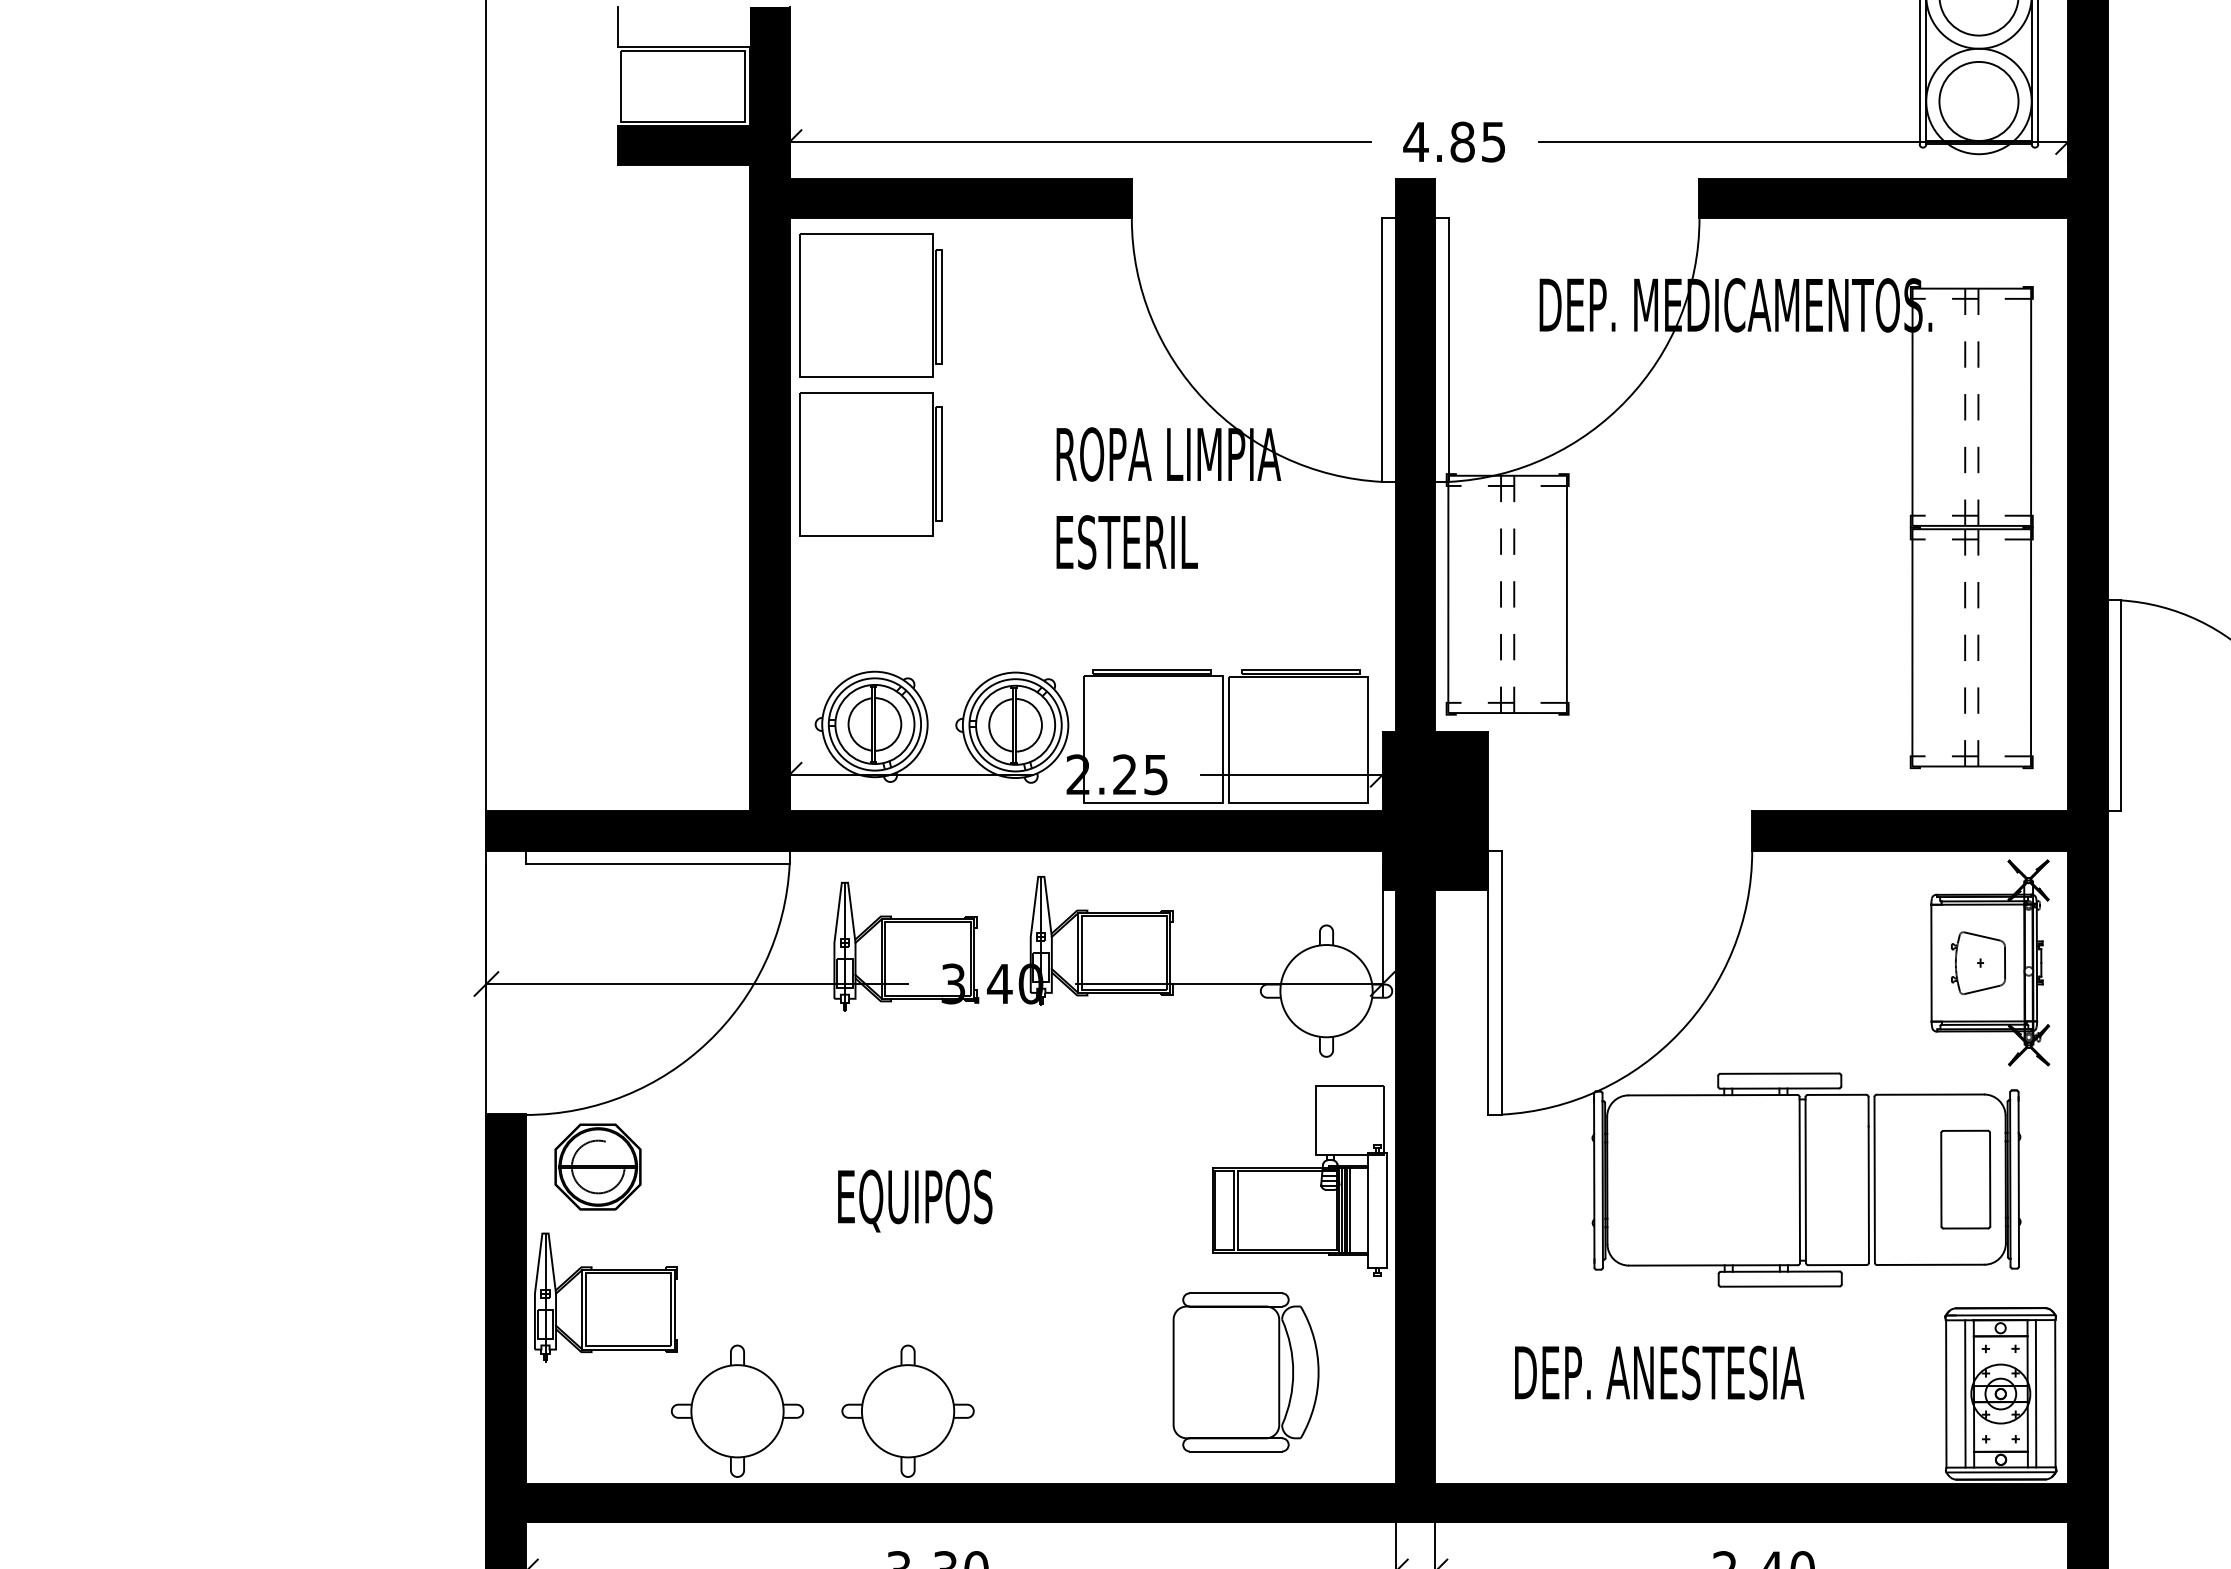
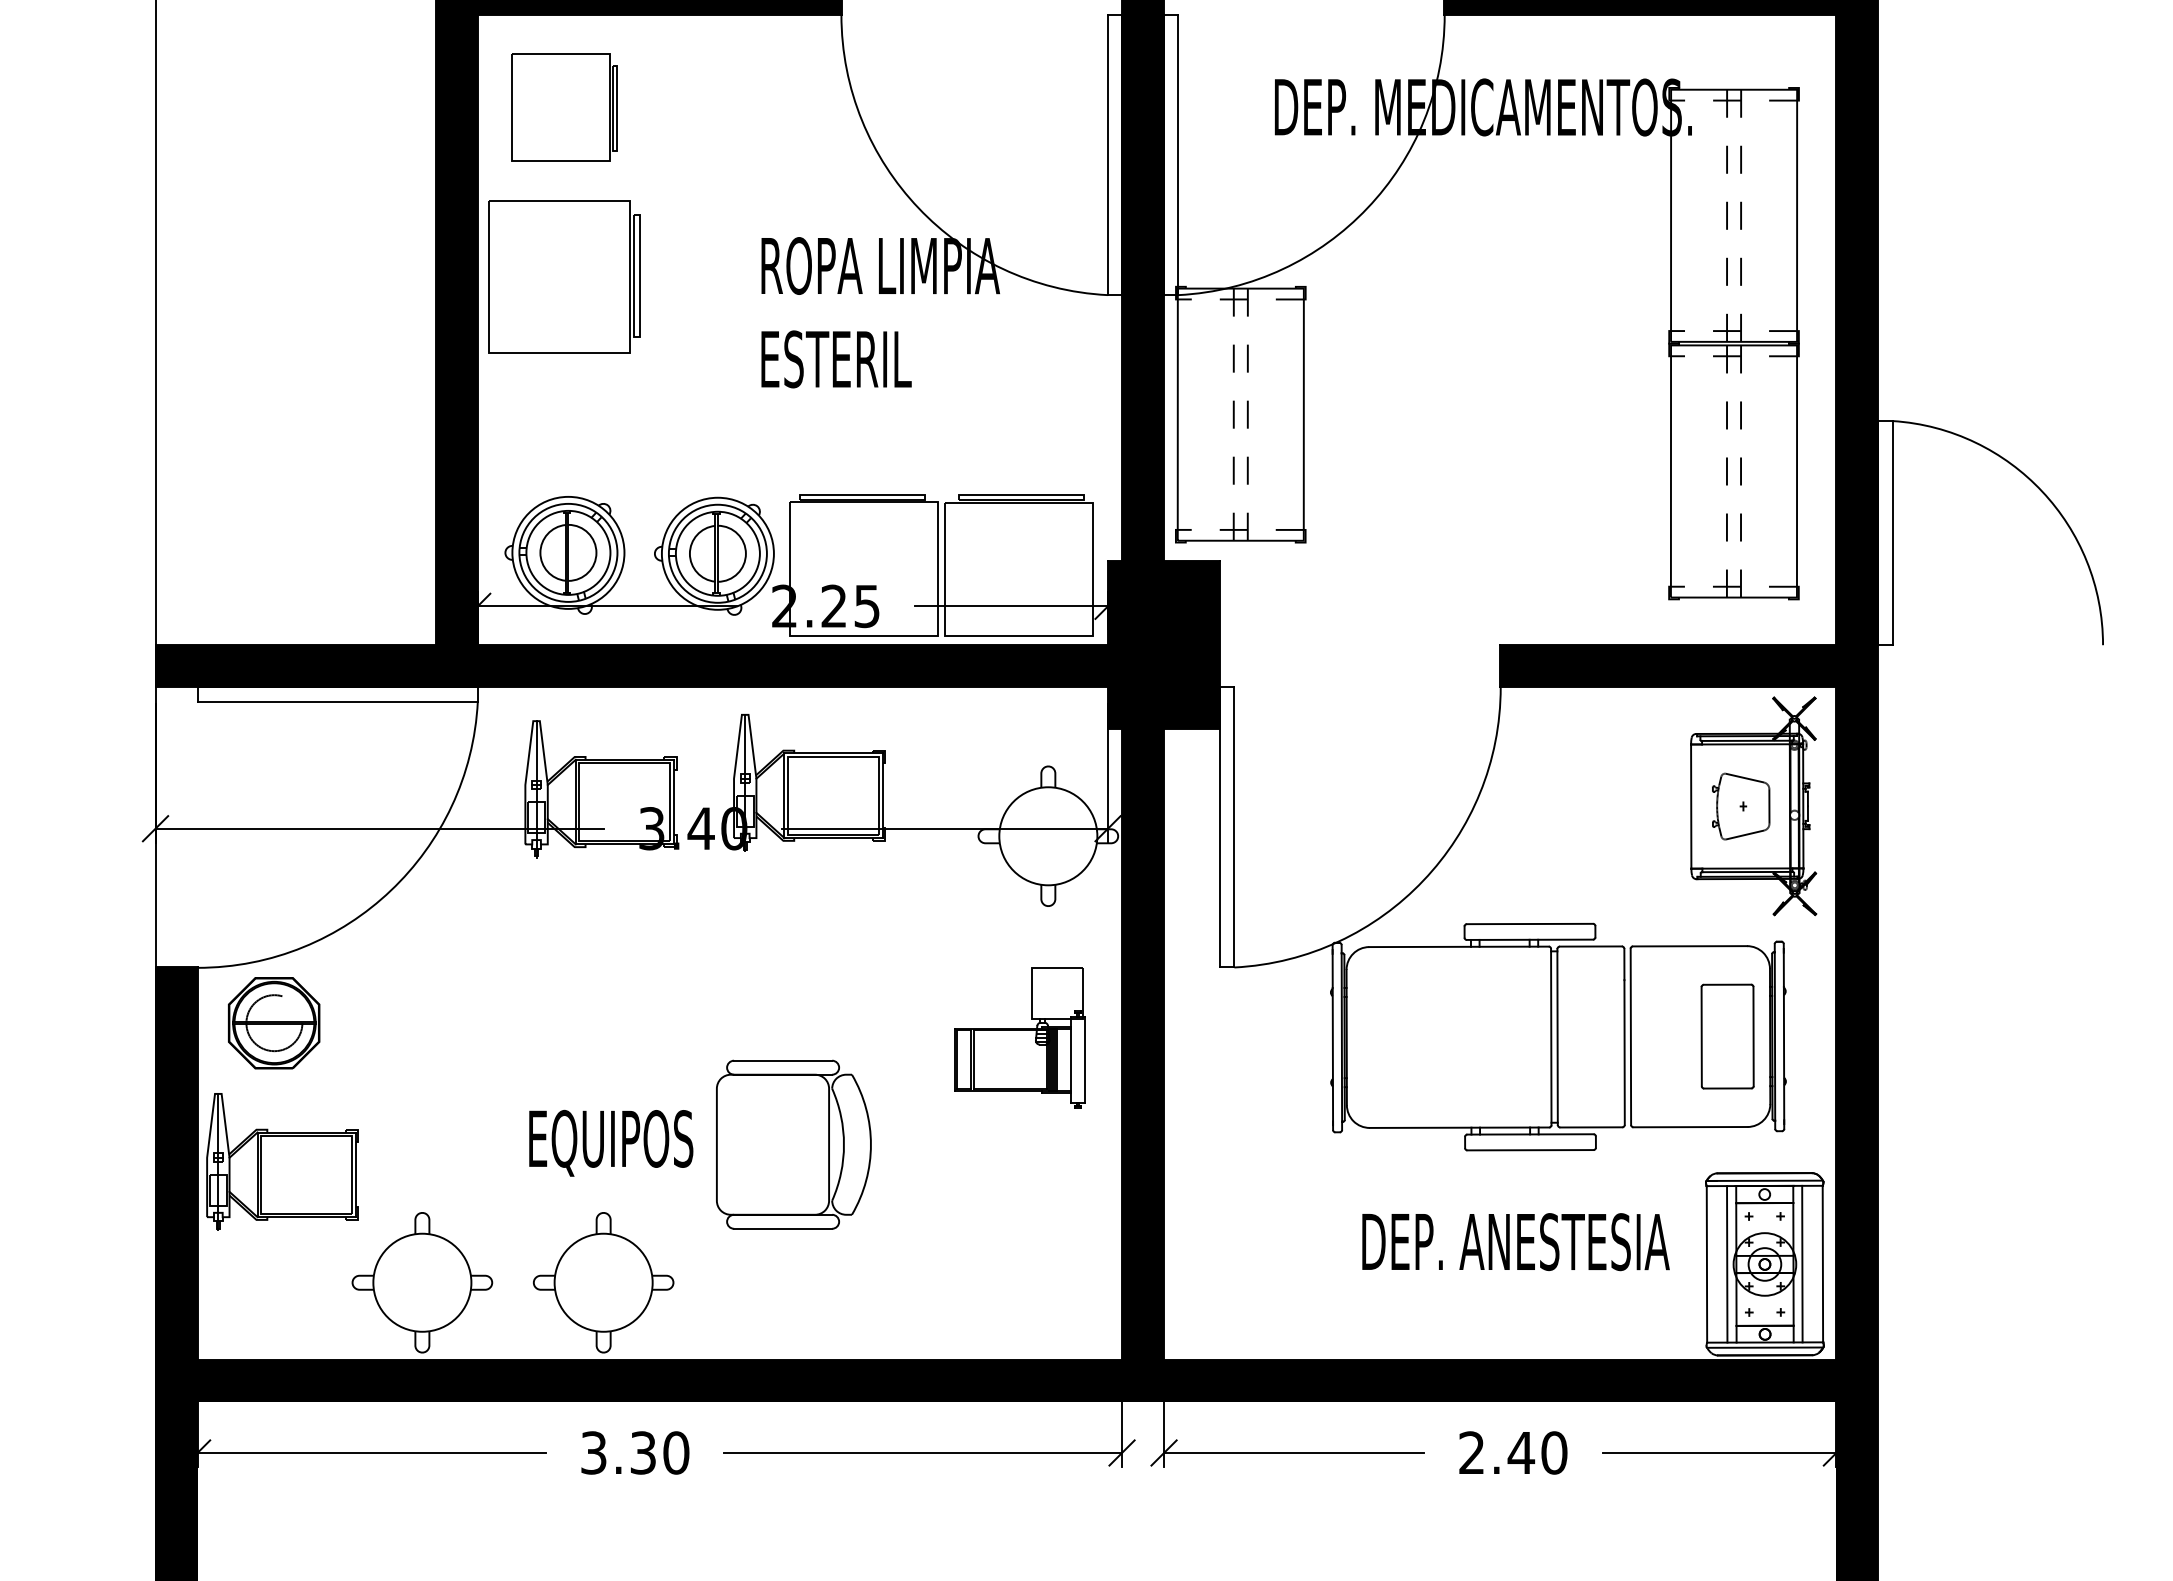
part: (870, 305) -> (563, 107), size x0.7
part: (1299, 1180) -> (1019, 1037), size x0.7
text: (915, 1200) -> (611, 1142), moved
part: (1245, 1372) -> (793, 1144), moved
text: (1659, 1372) -> (1515, 1241), moved

